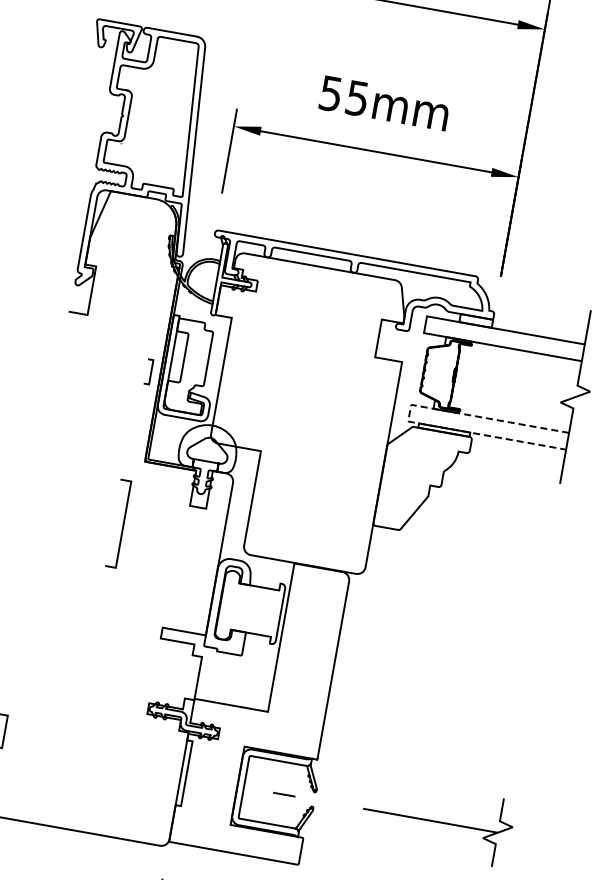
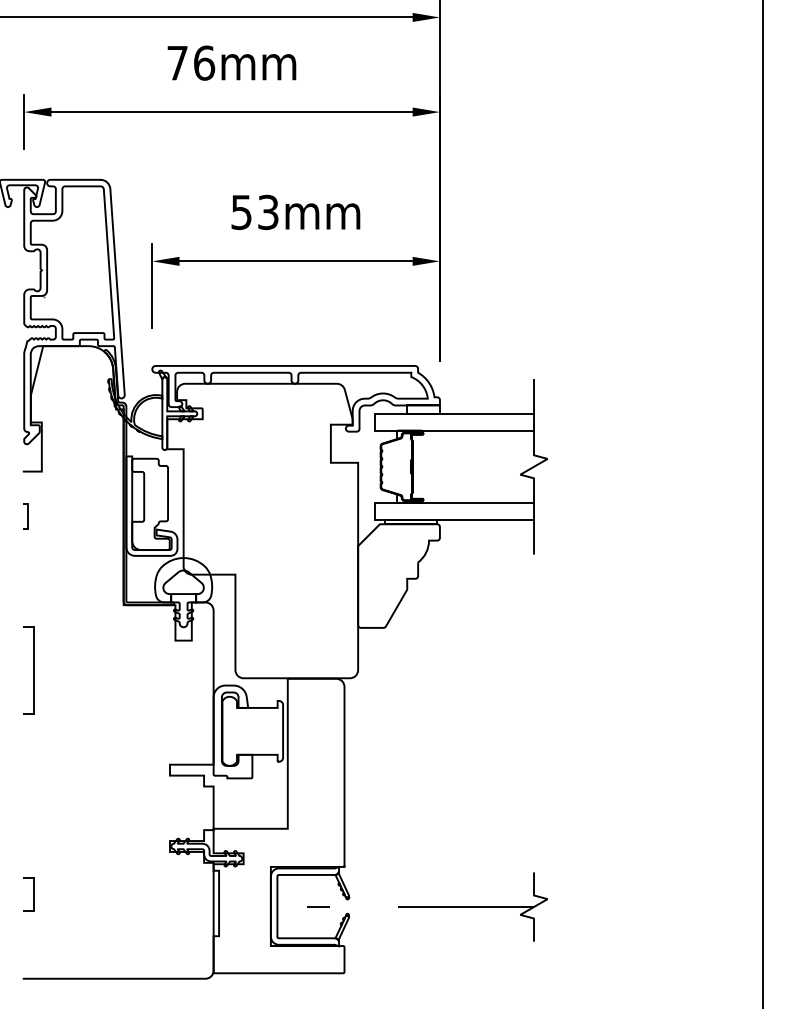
text: (357, 97) -> (268, 211), 55mm -> 53mm
line: (150, 372) -> (27, 516), moved
line: (409, 414) -> (374, 512), dashed -> solid
line: (123, 524) -> (33, 670), moved

